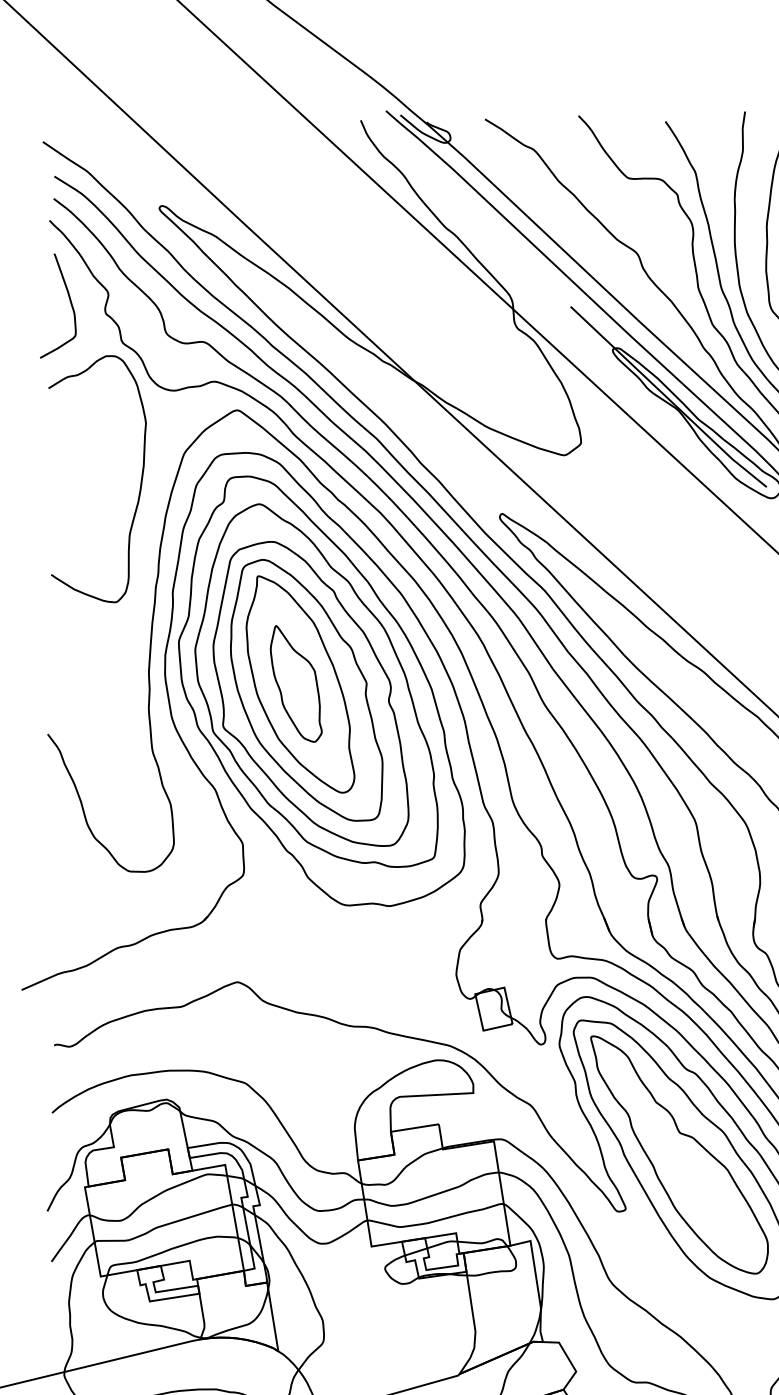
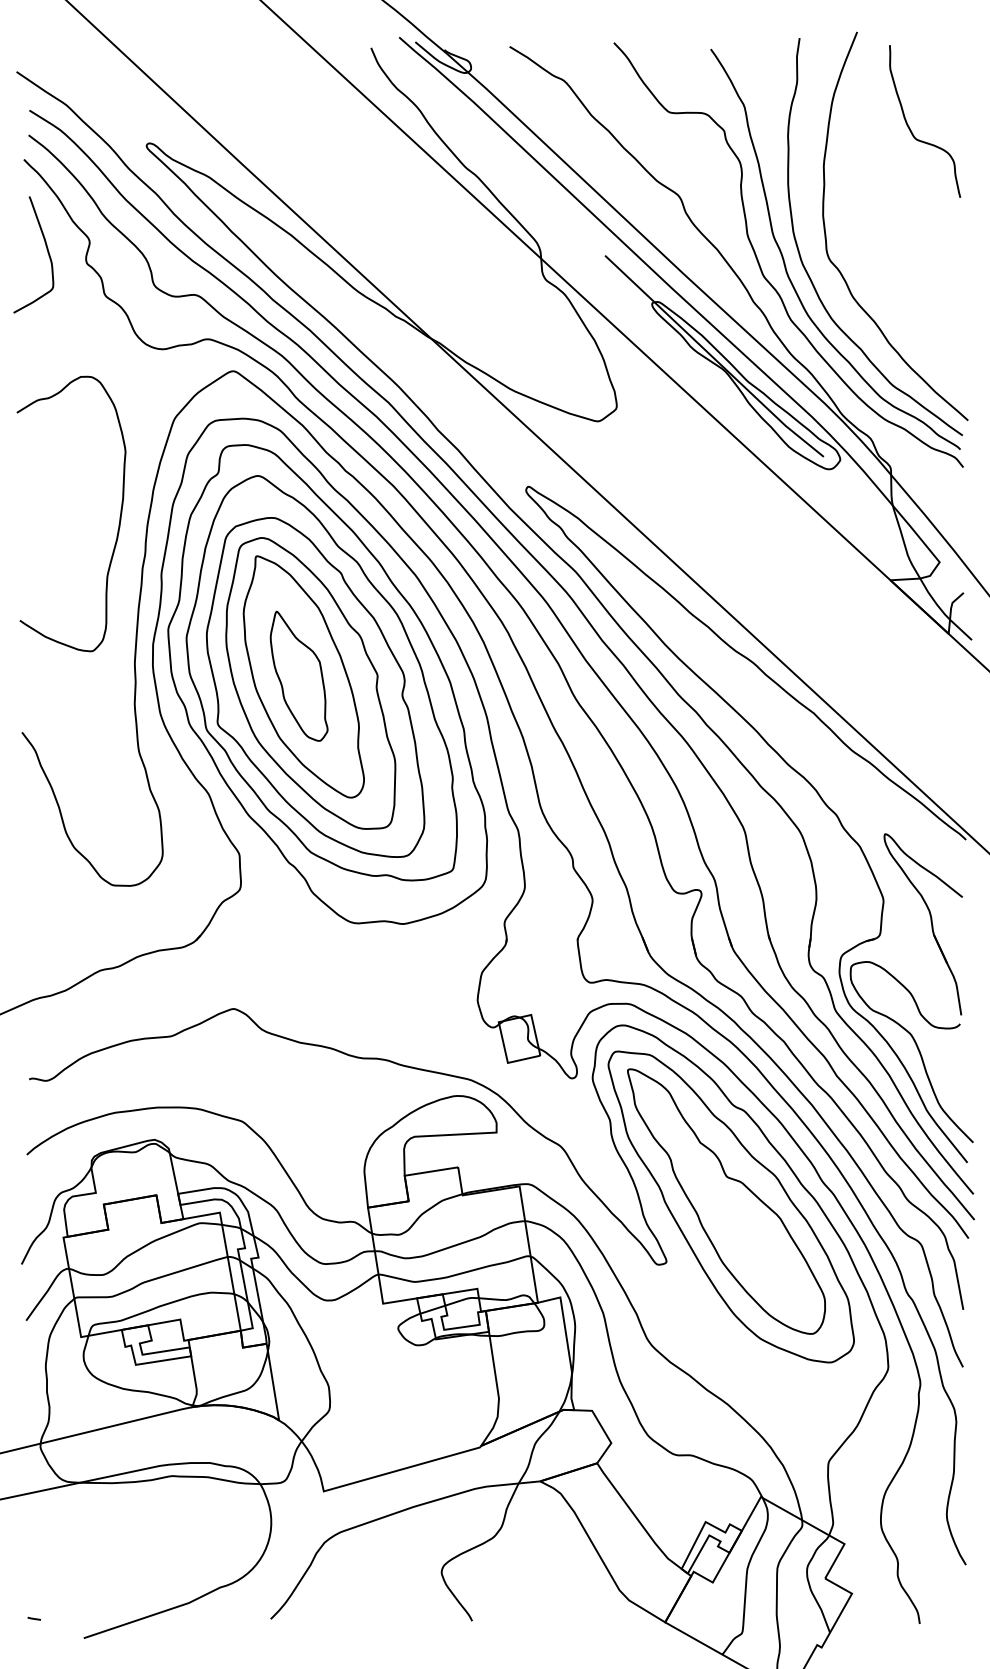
curve: (140, 481) -> (119, 516), moved

